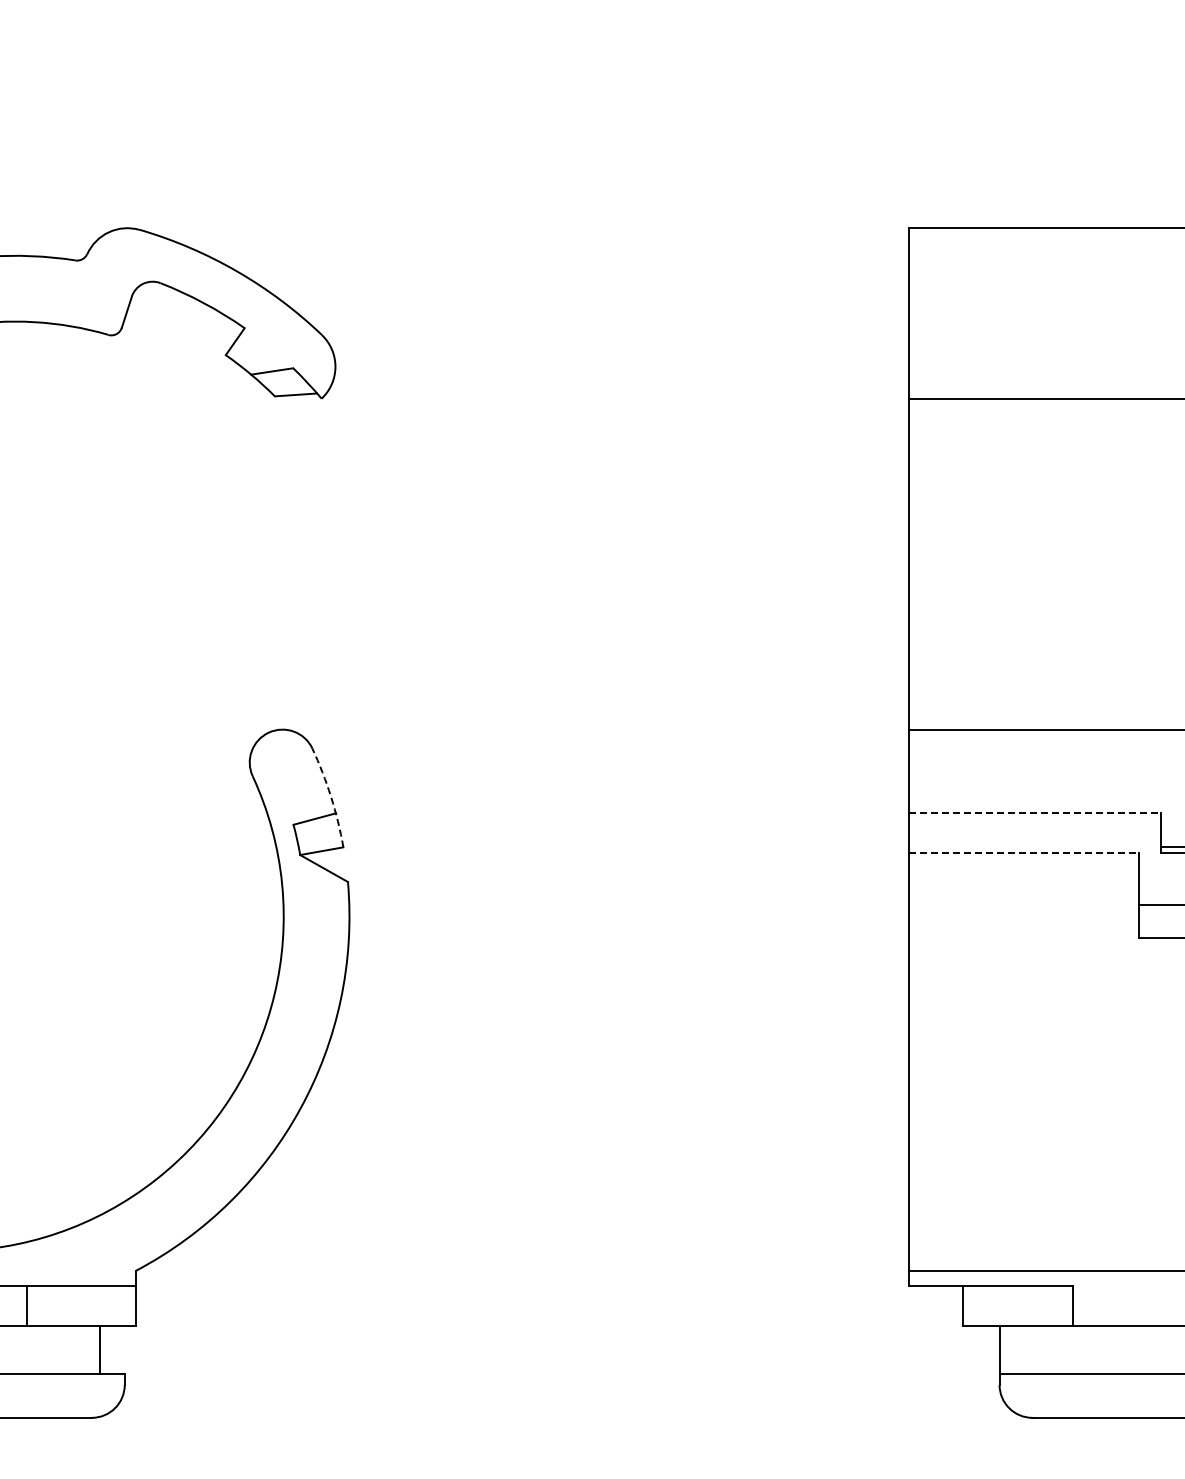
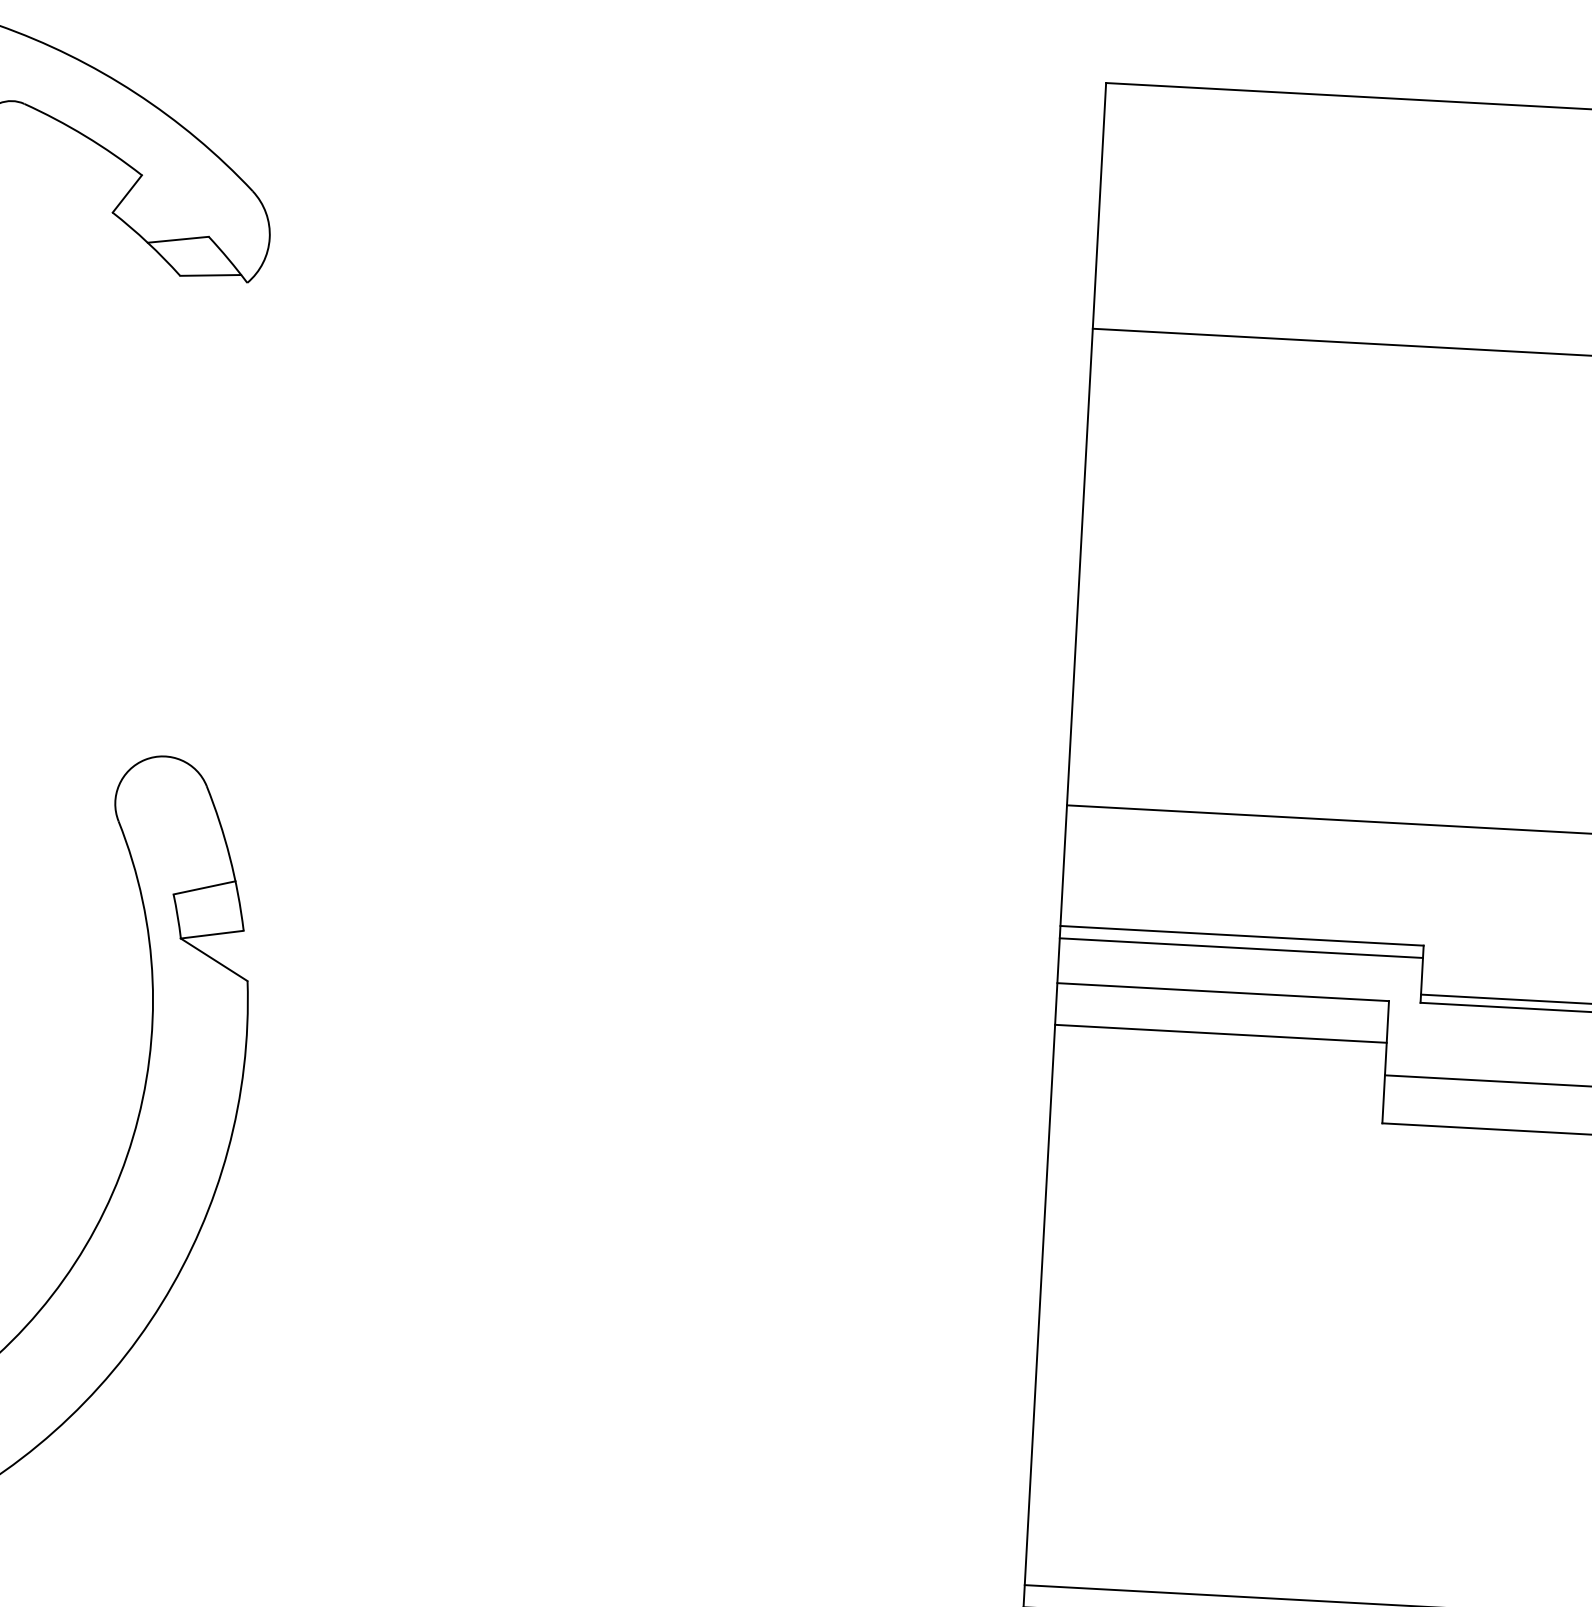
arc: (331, 797) -> (230, 858), dashed -> solid
line: (1035, 813) -> (1243, 936), dashed -> solid
line: (1034, 821) -> (1241, 947), added
line: (1024, 853) -> (1224, 992), dashed -> solid
line: (1023, 882) -> (1220, 1034), added

